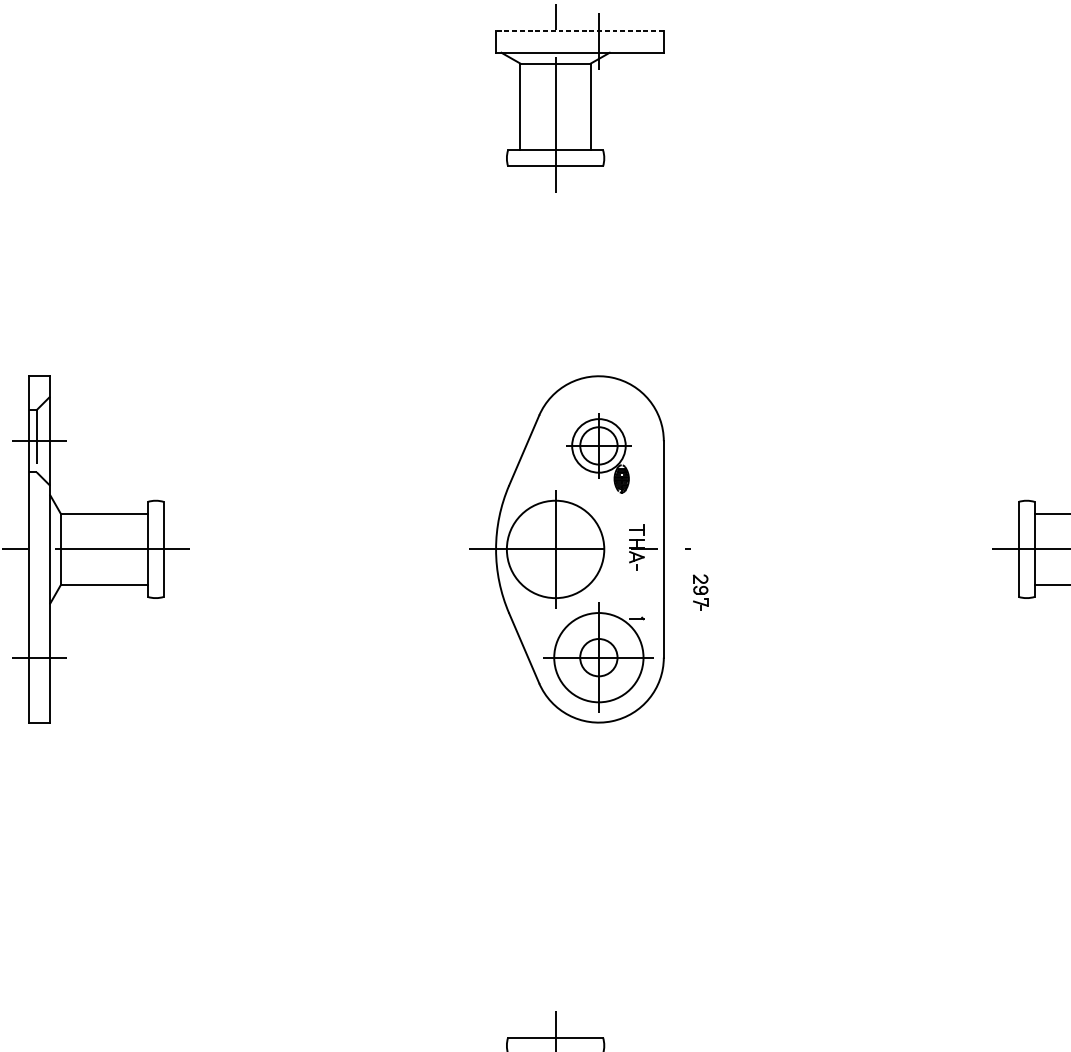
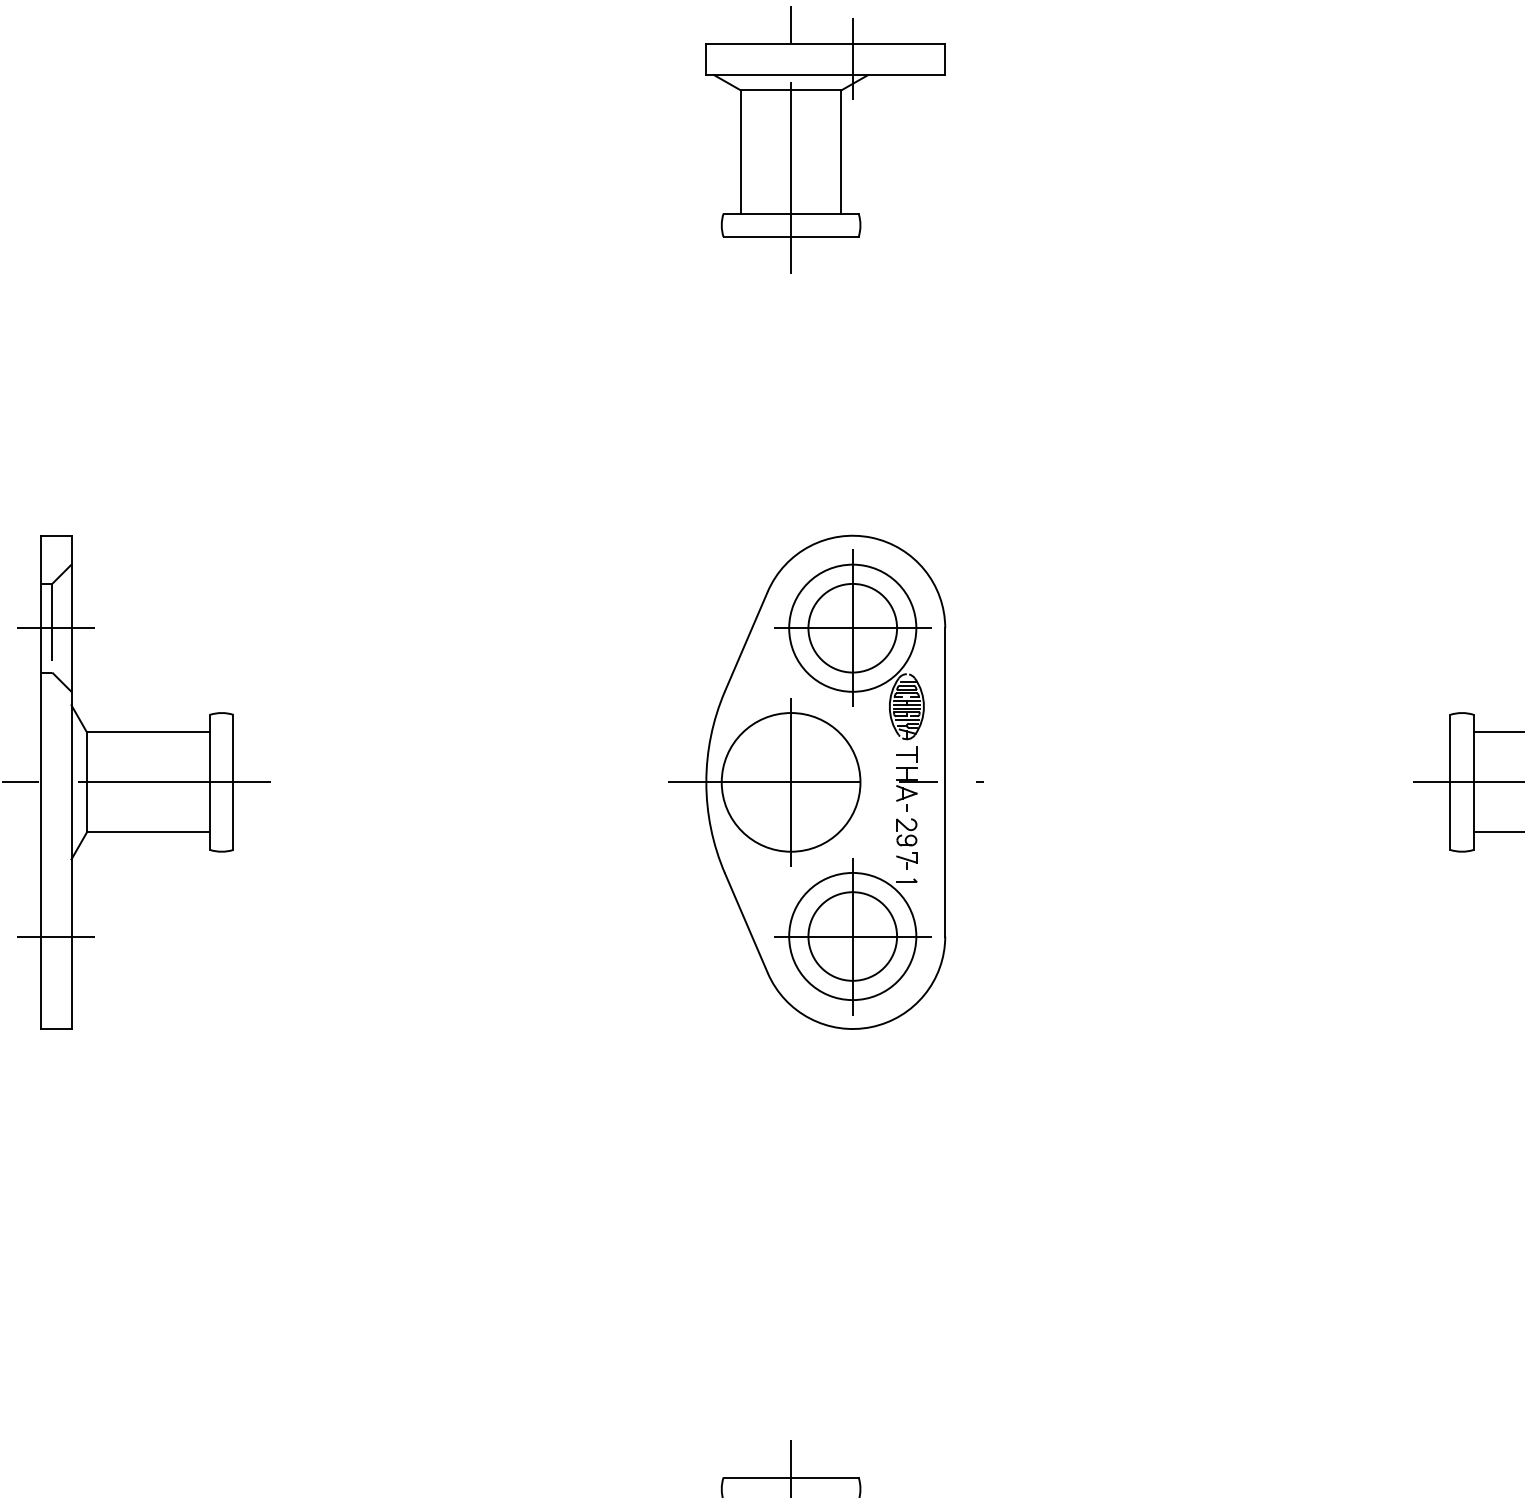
line: (579, 31) -> (825, 44), dashed -> solid
part: (598, 452) -> (852, 644), size x1.67
part: (700, 592) -> (906, 843), moved
circle: (598, 657) -> (852, 936), size x1.67

